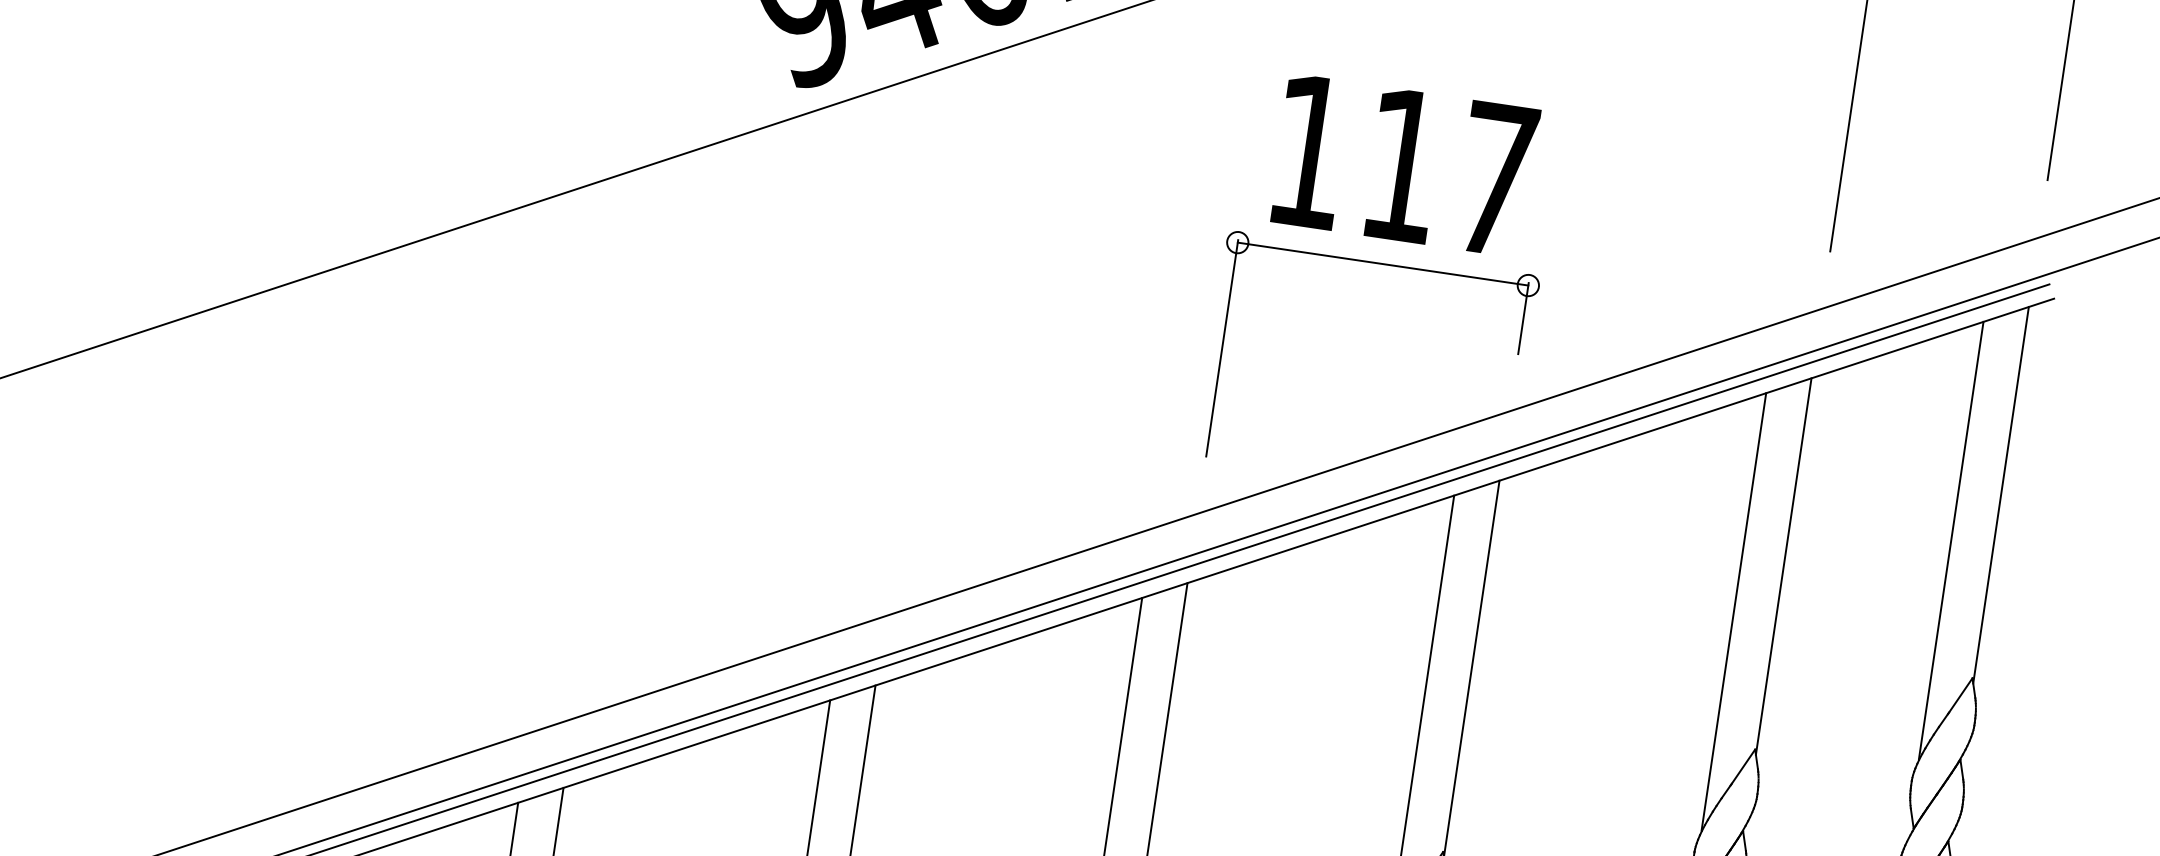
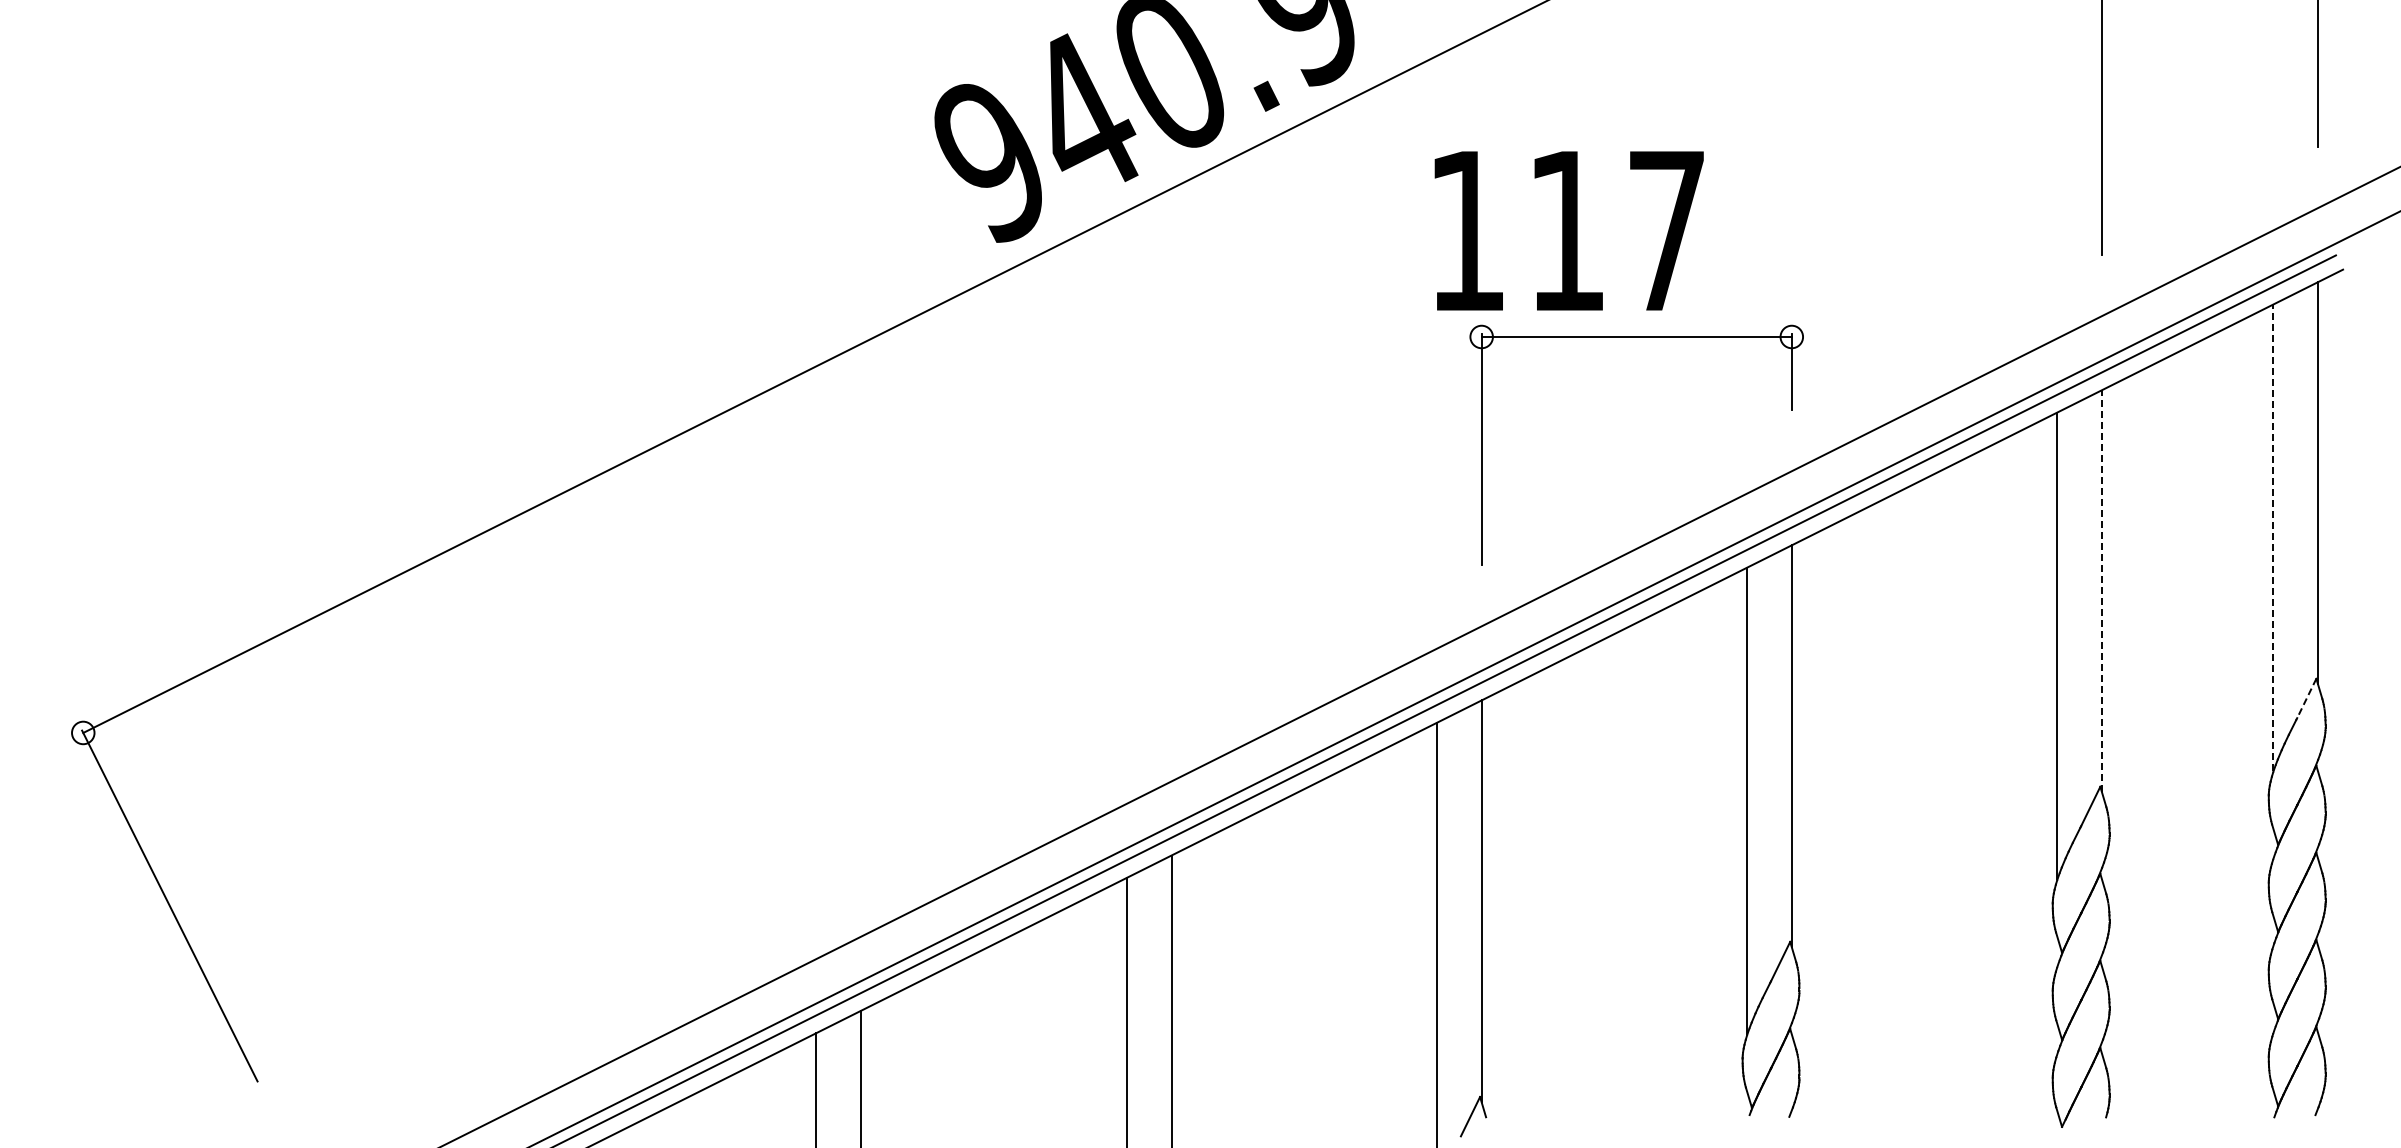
text: (1404, 165) -> (1568, 230), moved
line: (1950, 539) -> (2272, 537), solid -> dashed
line: (1783, 566) -> (2101, 591), solid -> dashed
line: (1960, 695) -> (2306, 698), solid -> dashed

